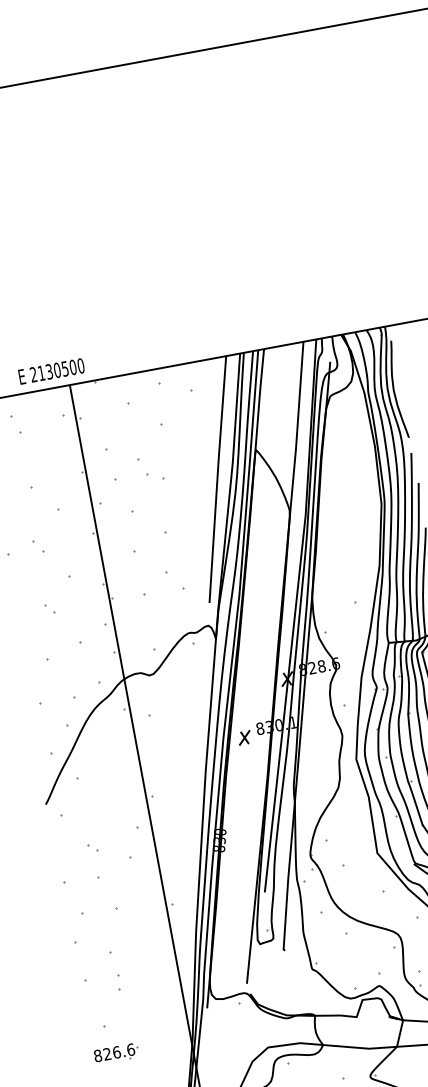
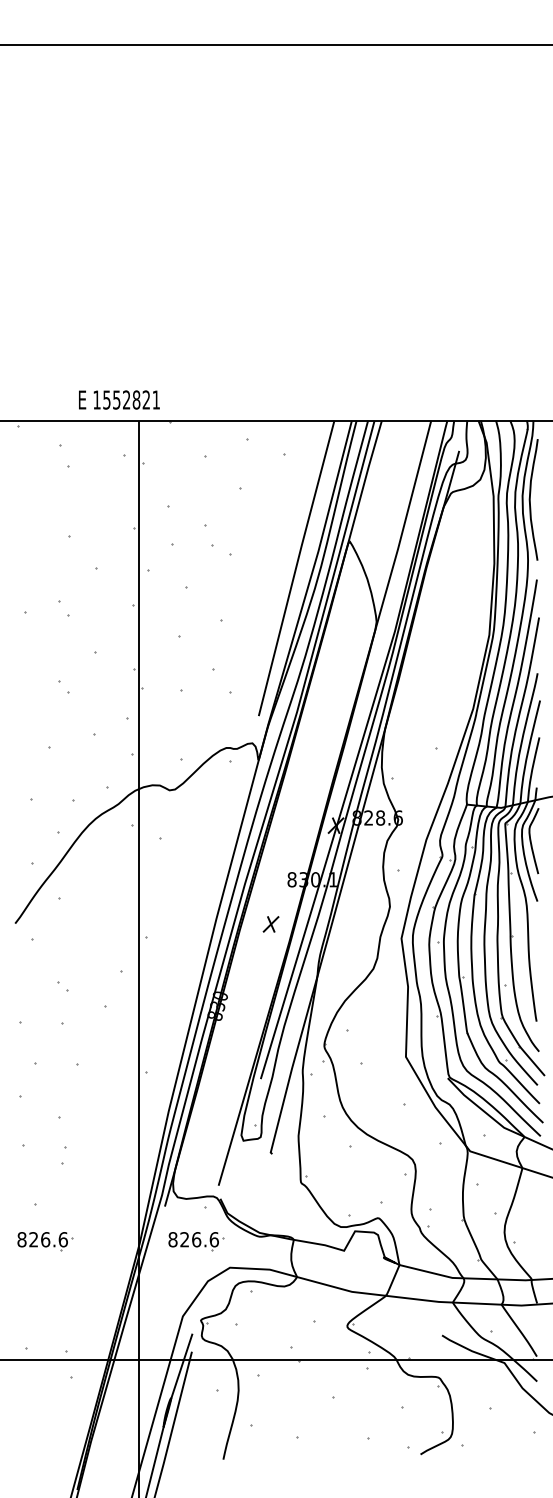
text: (57, 369) -> (126, 399), 2130500 -> 1552821
part: (244, 738) -> (270, 924), moved
part: (237, 1031) -> (196, 1241), added

